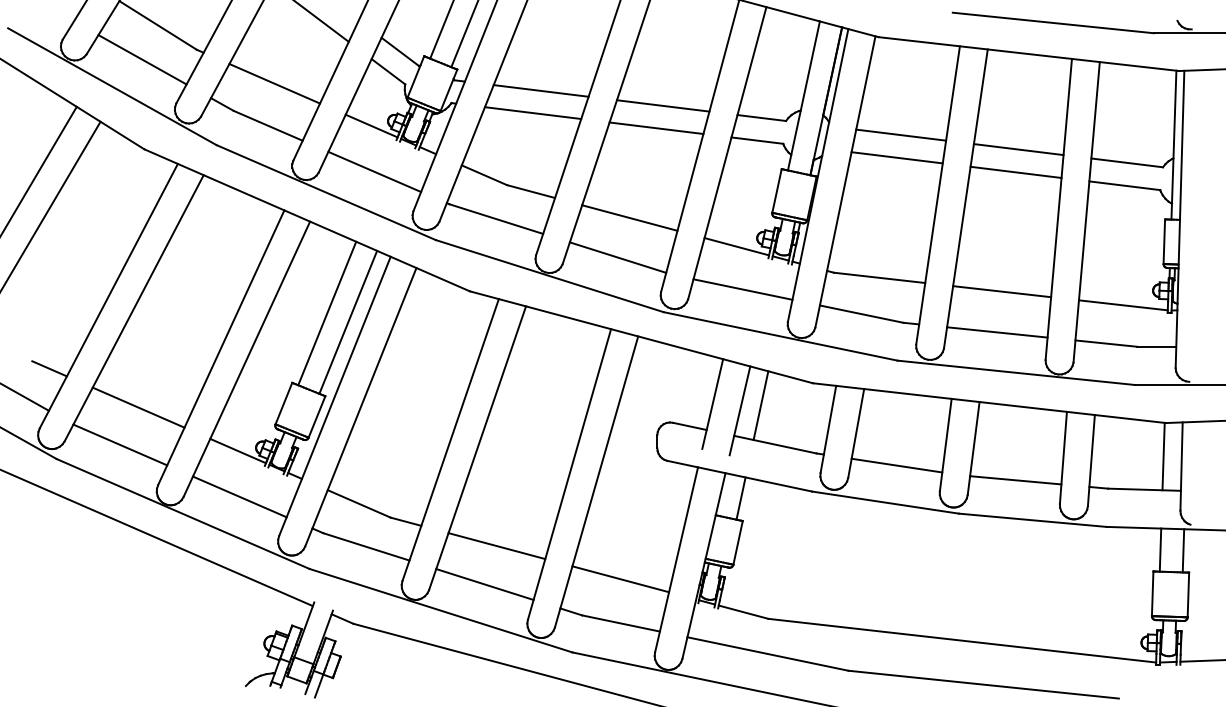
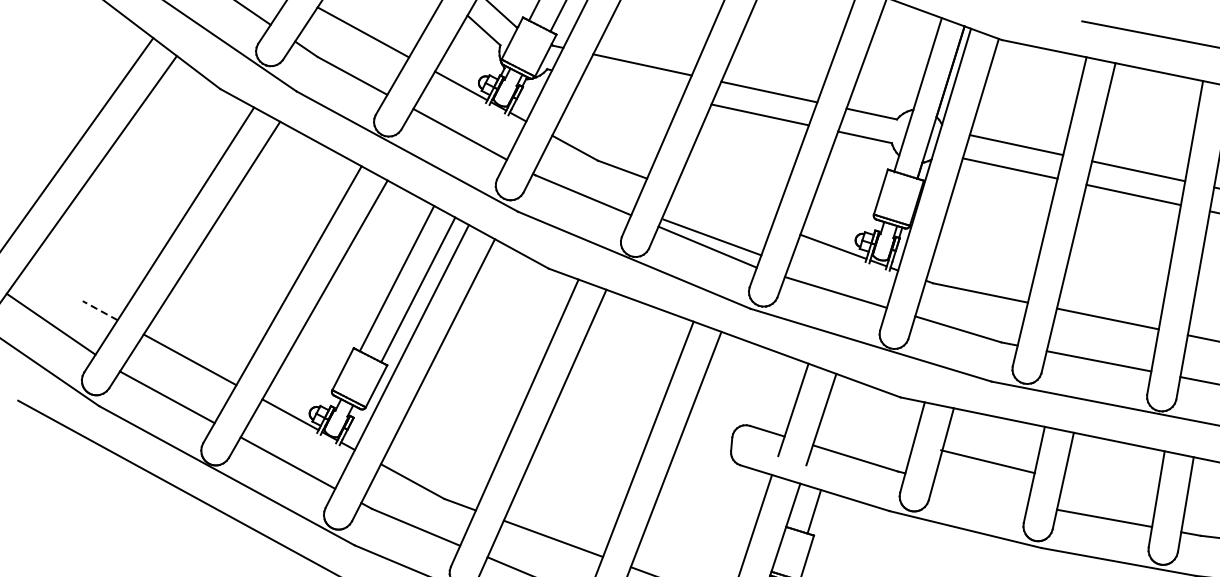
line: (532, 113) -> (631, 87), removed
line: (629, 217) -> (712, 236), moved
line: (49, 368) -> (100, 310), solid -> dashed
line: (760, 405) -> (843, 415), removed
line: (896, 465) -> (987, 461), moved

